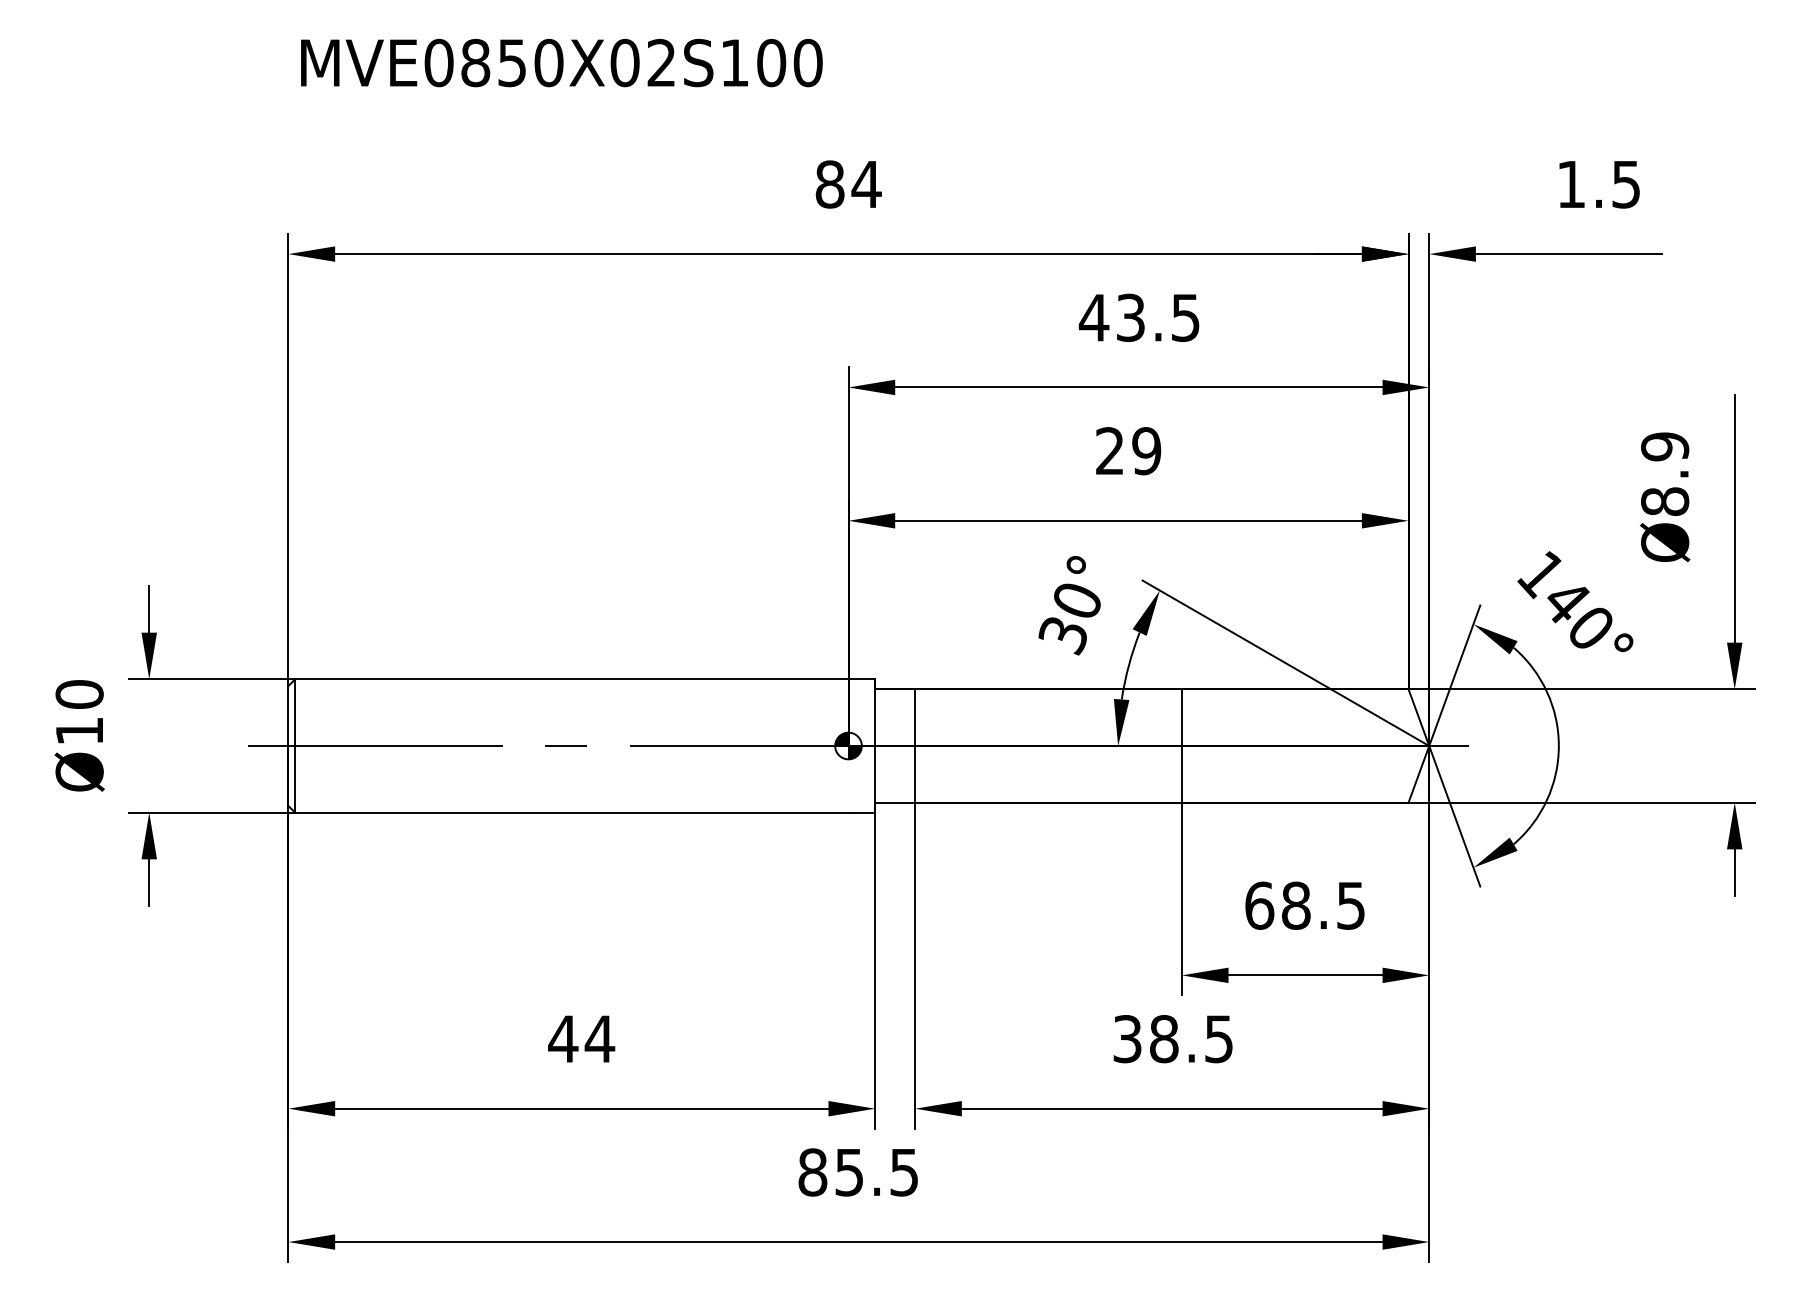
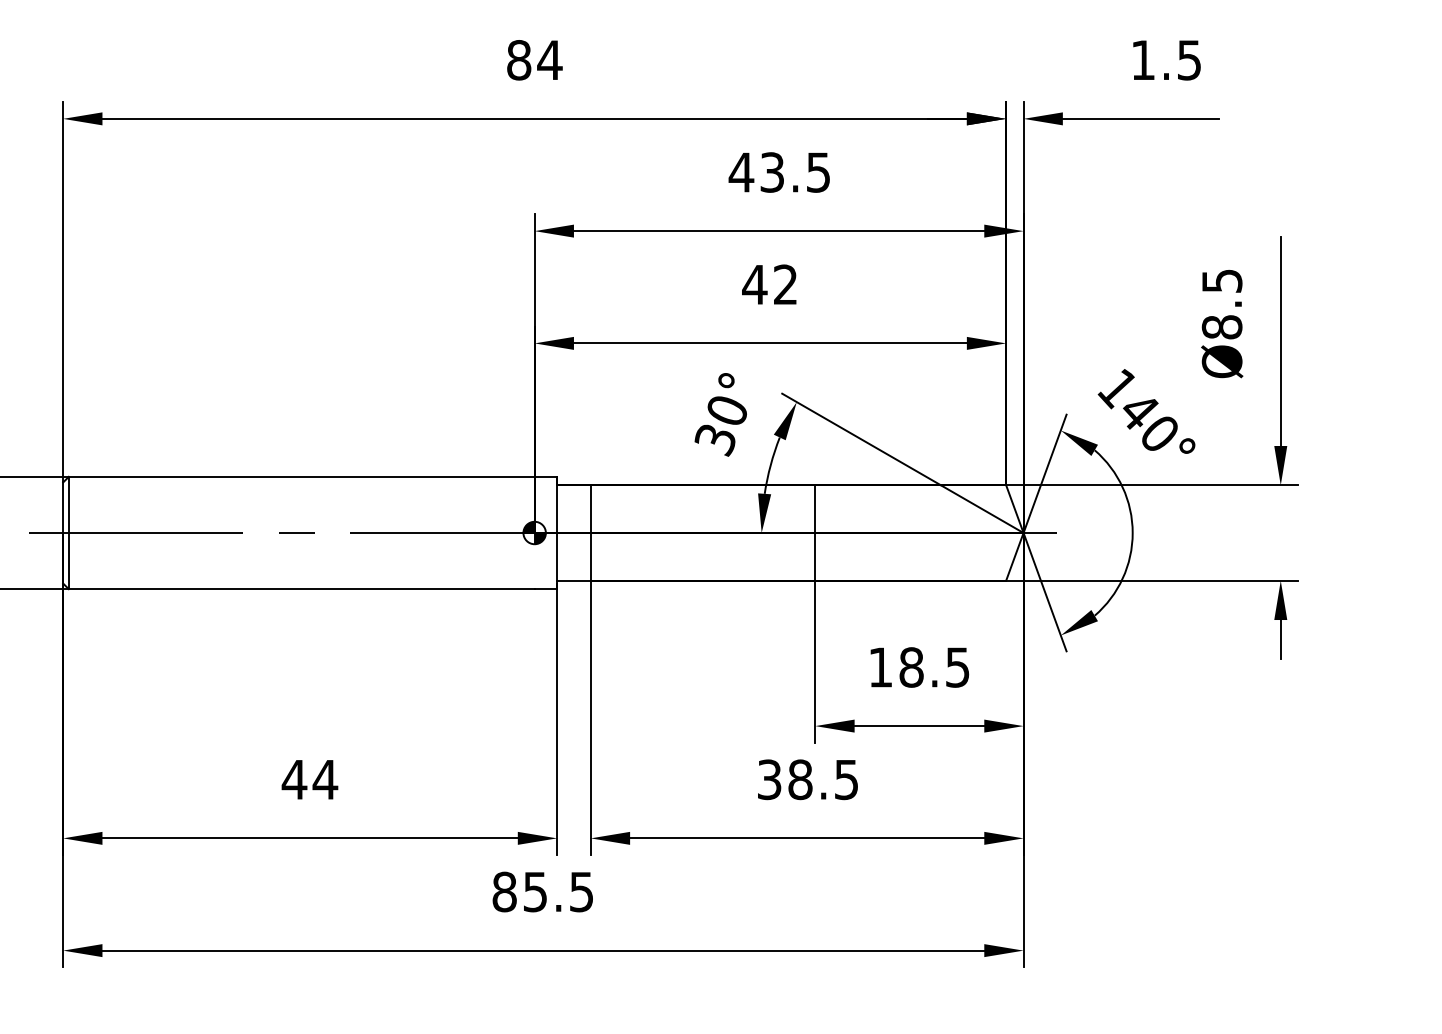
text: (1665, 446) -> (1222, 280), Ø8.9 -> Ø8.5
text: (1127, 451) -> (769, 285), 29 -> 42
text: (1259, 905) -> (880, 667), 68.5 -> 18.5

